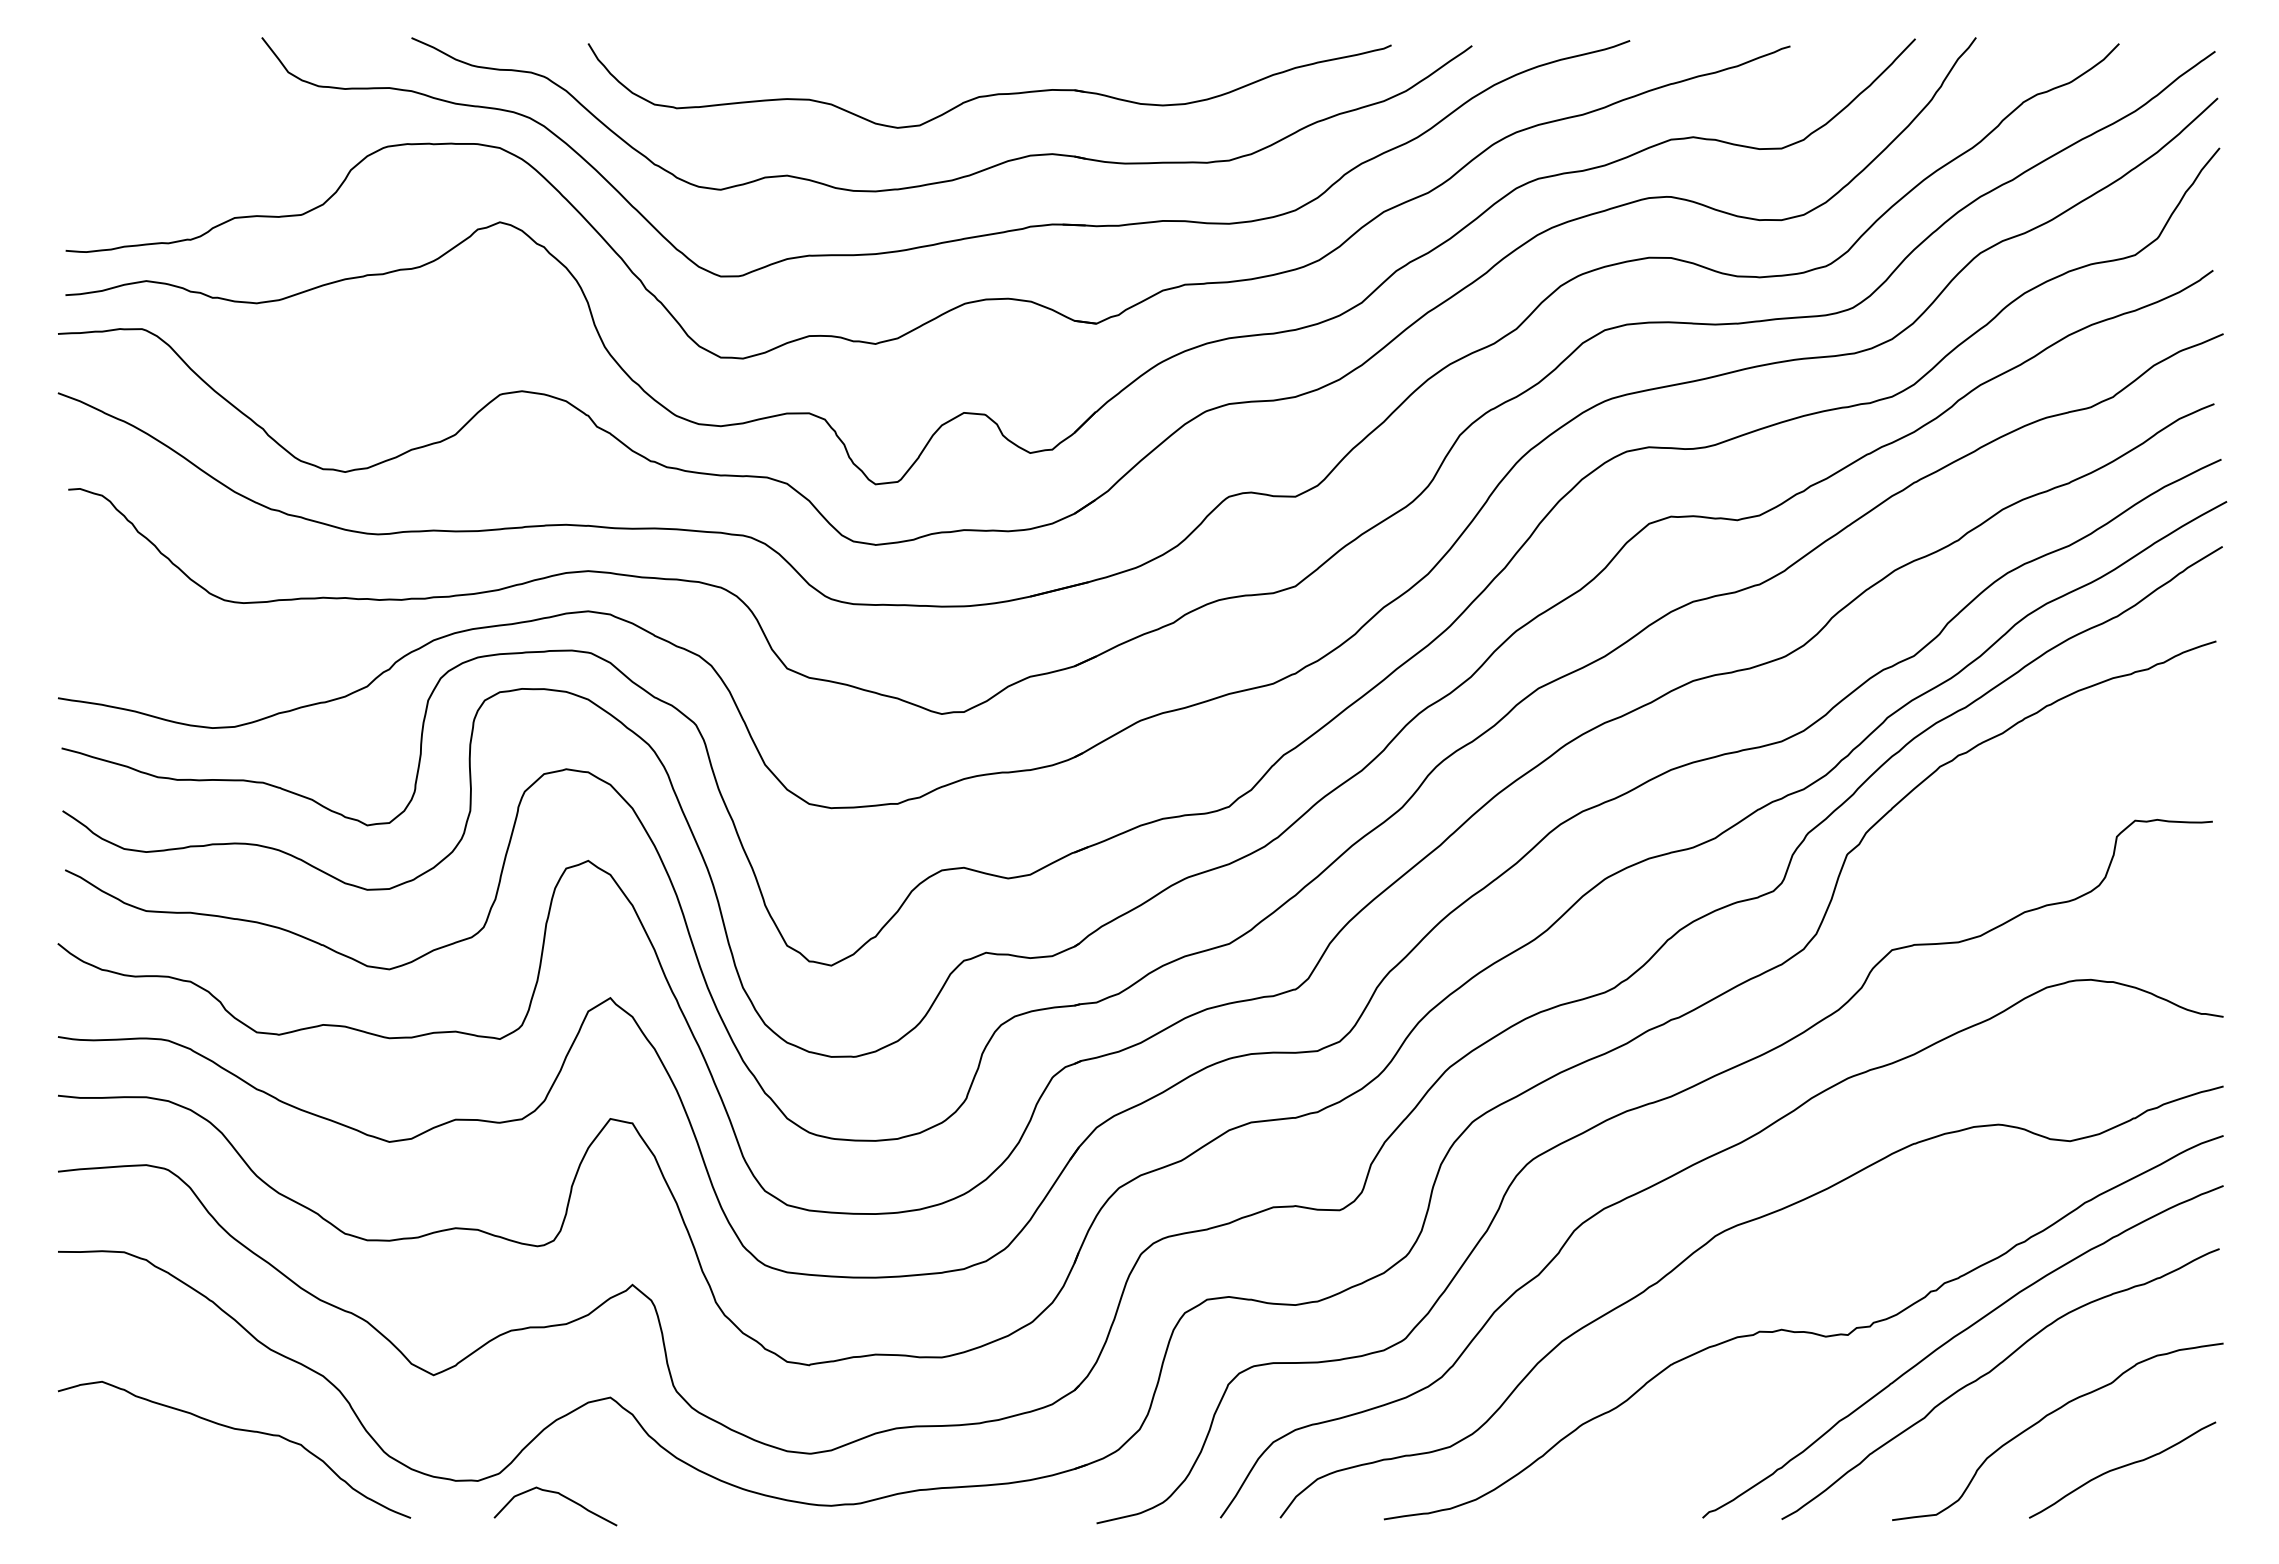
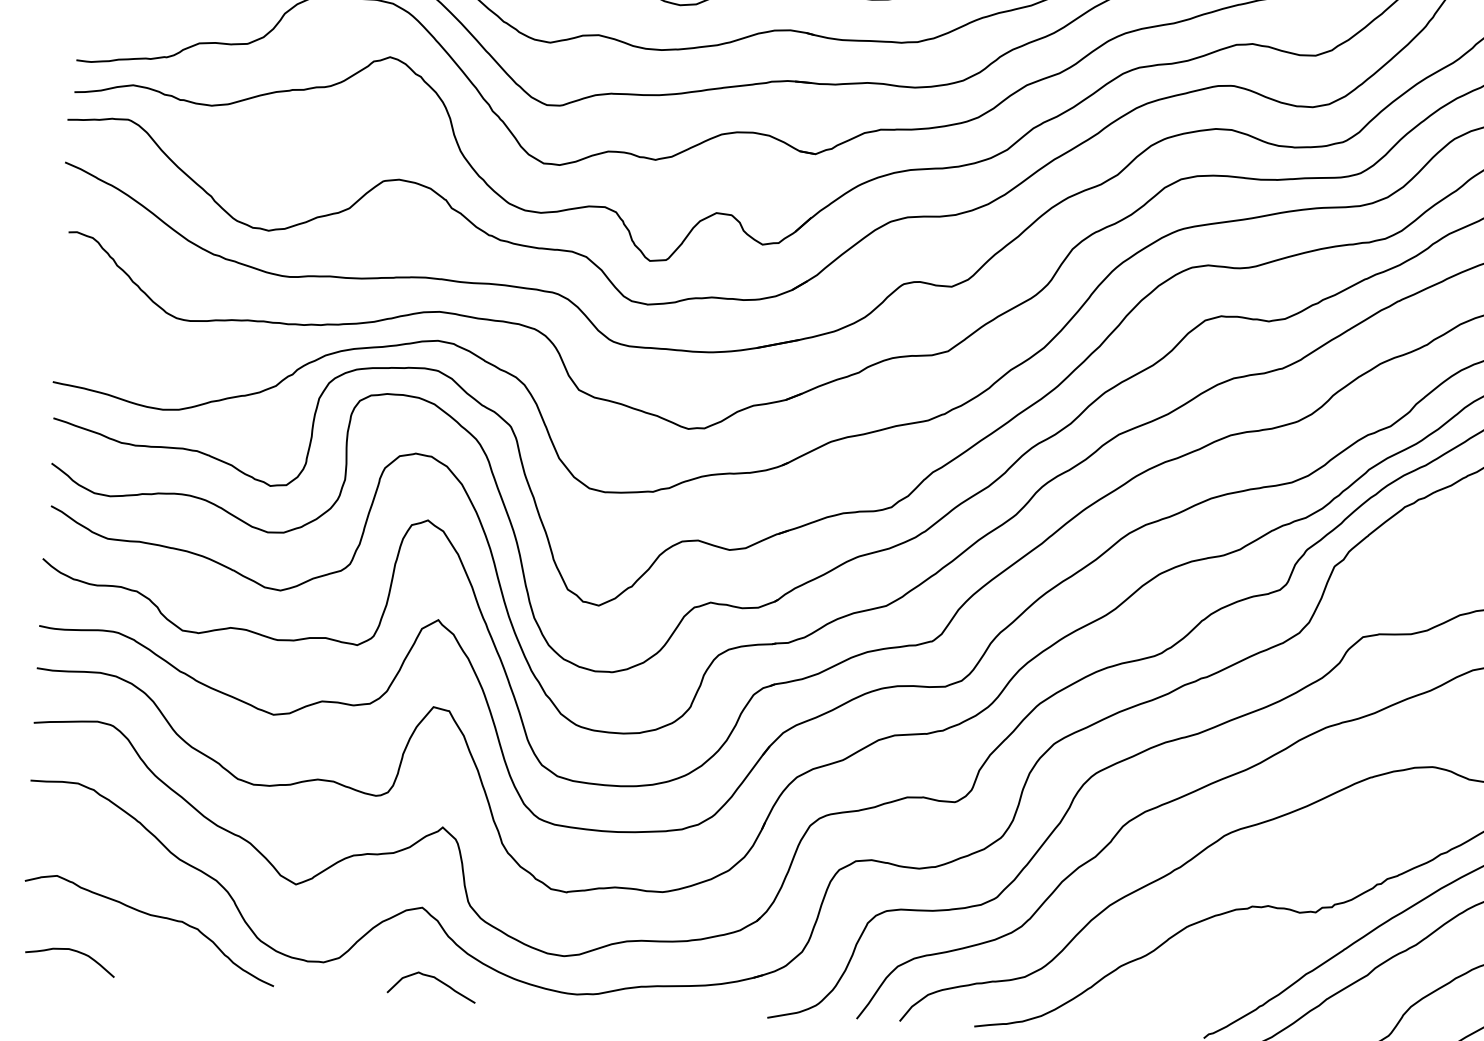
curve: (128, 1484) -> (71, 950), added
curve: (563, 1497) -> (437, 980), moved

